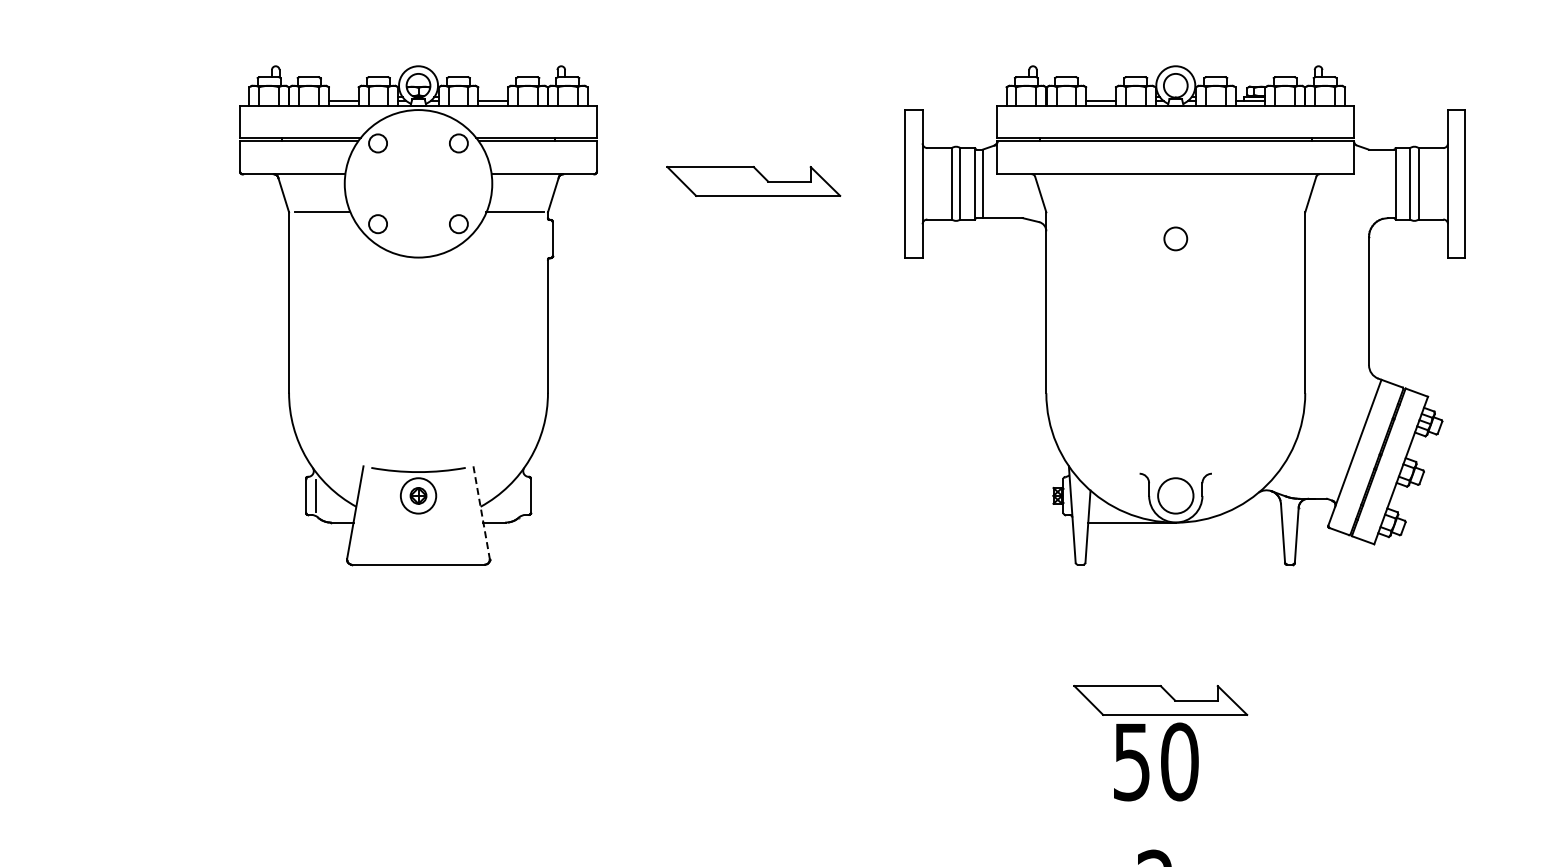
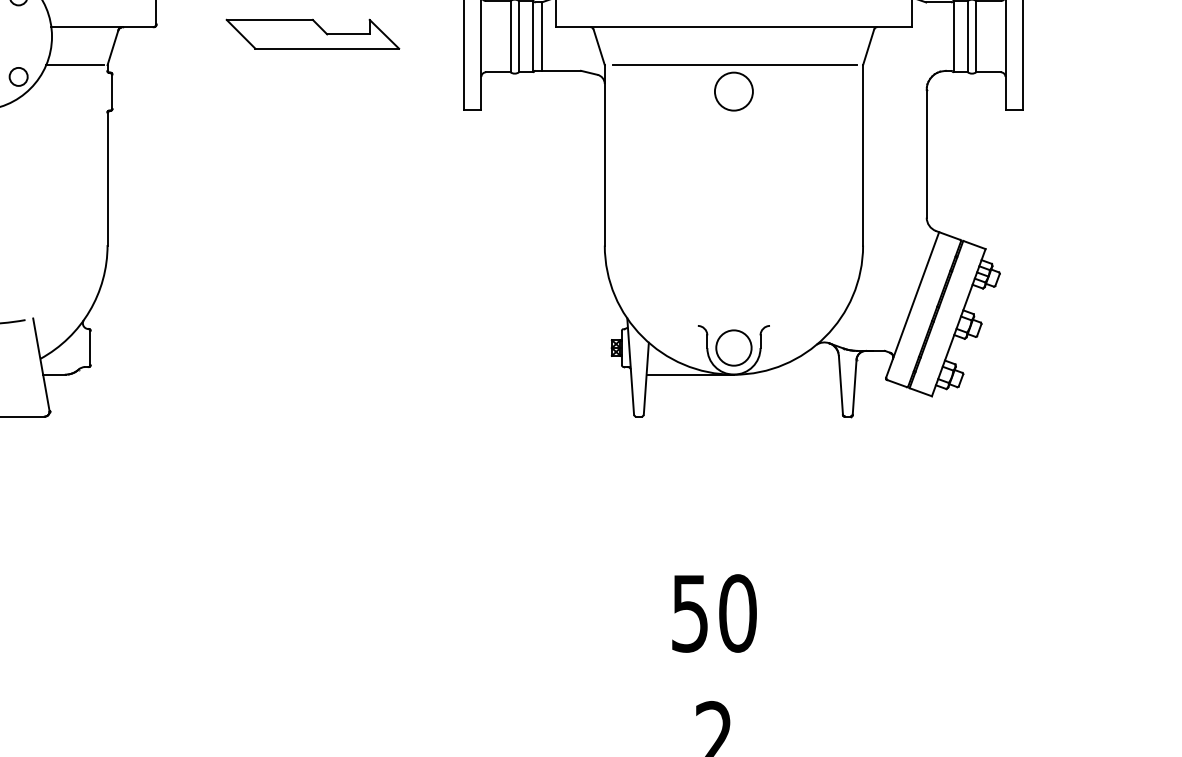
line: (1176, 212) -> (734, 65), added
circle: (1175, 238) -> (733, 91), size x1.67
line: (481, 513) -> (41, 365), dashed -> solid
part: (1160, 700) -> (718, 552), removed

